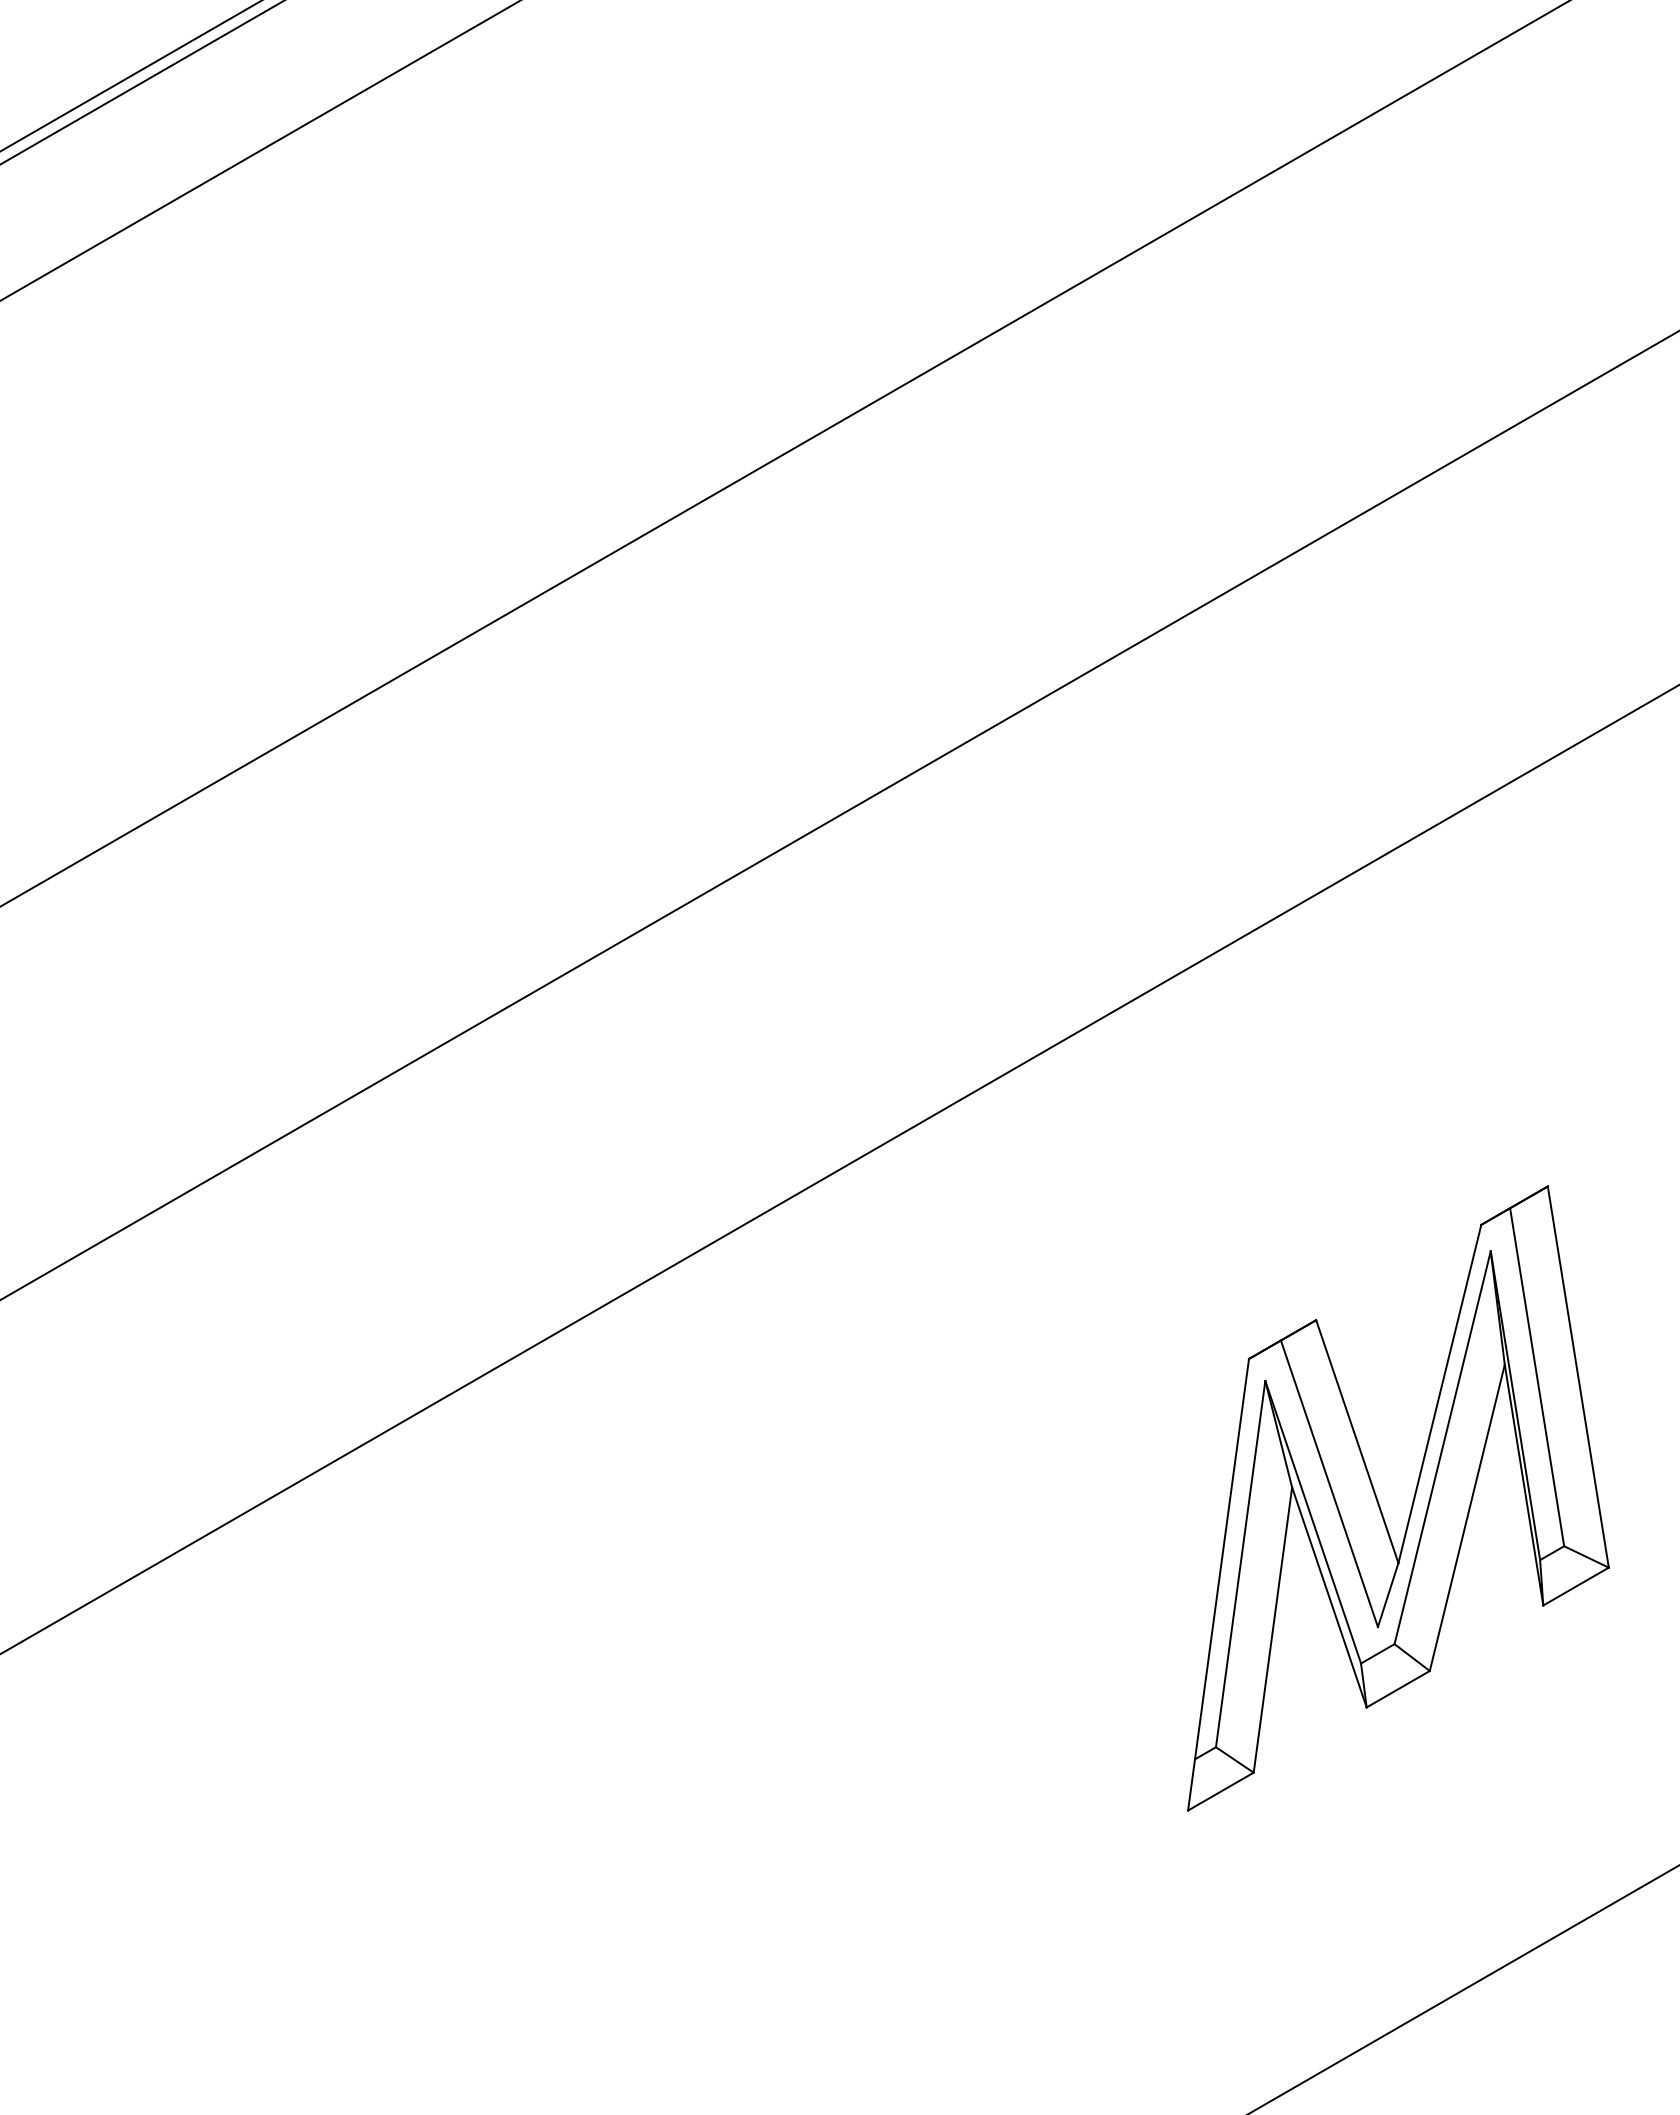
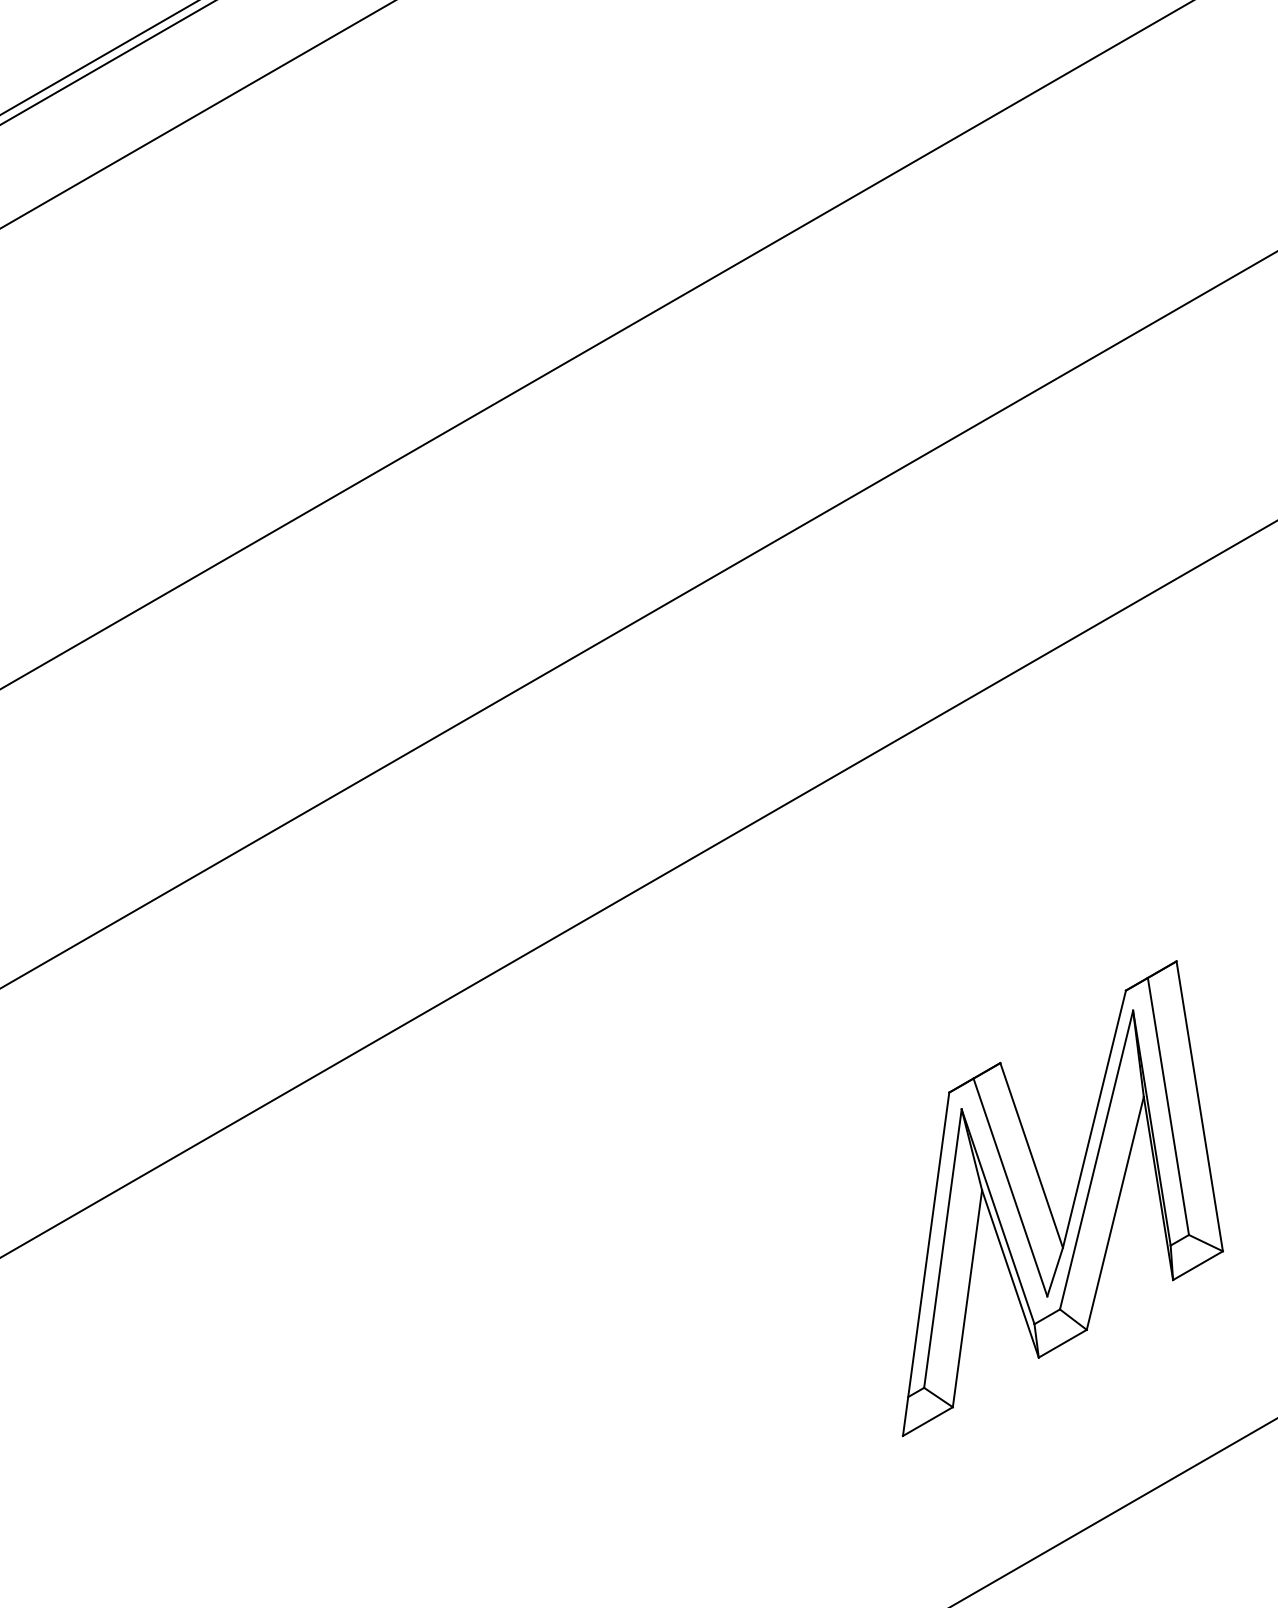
part: (1412, 1500) -> (1073, 1200), moved

